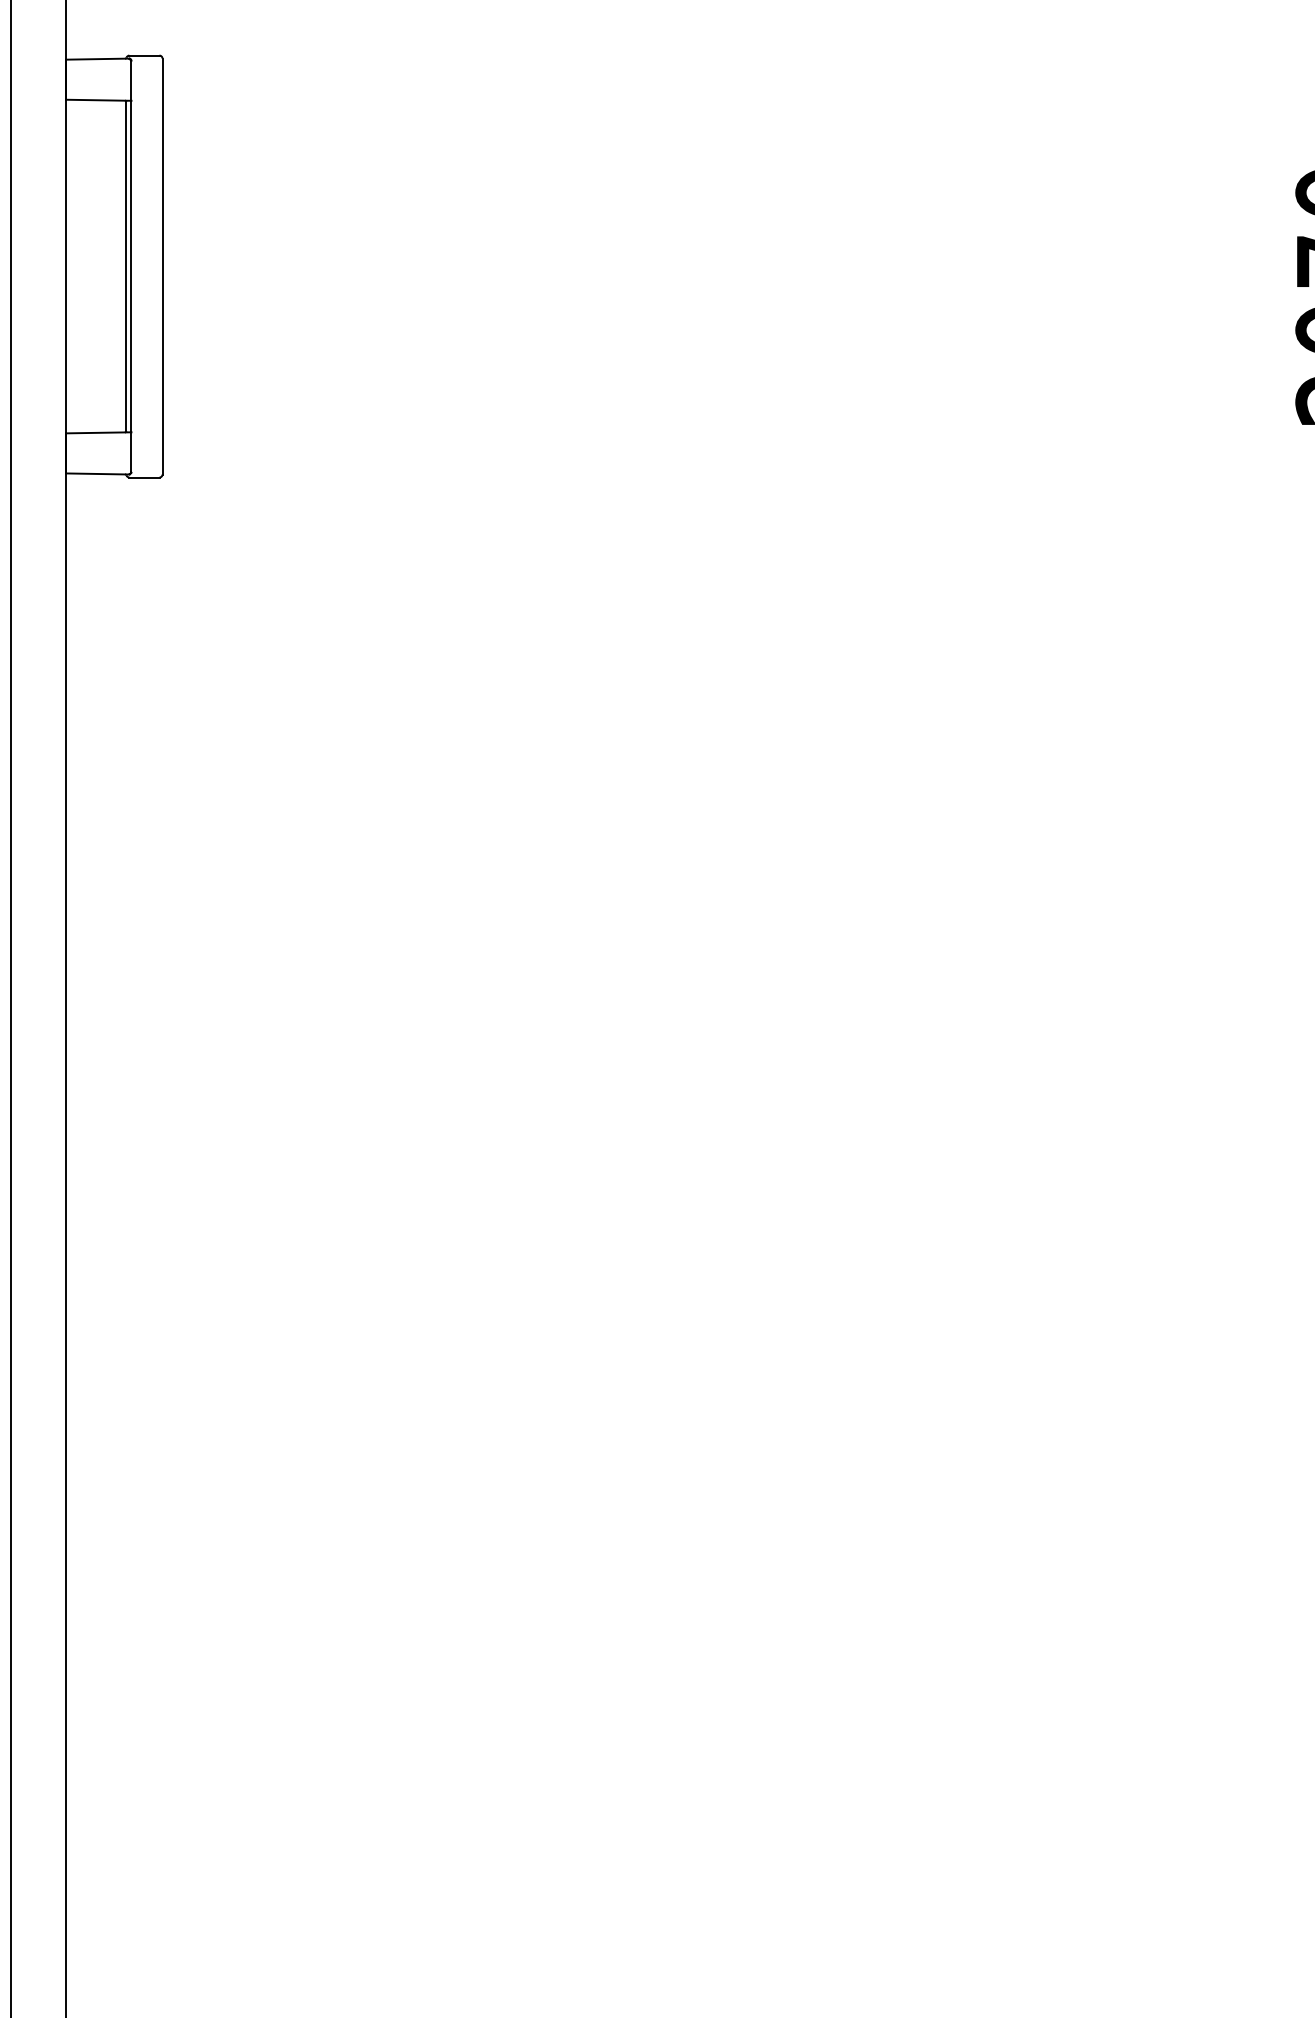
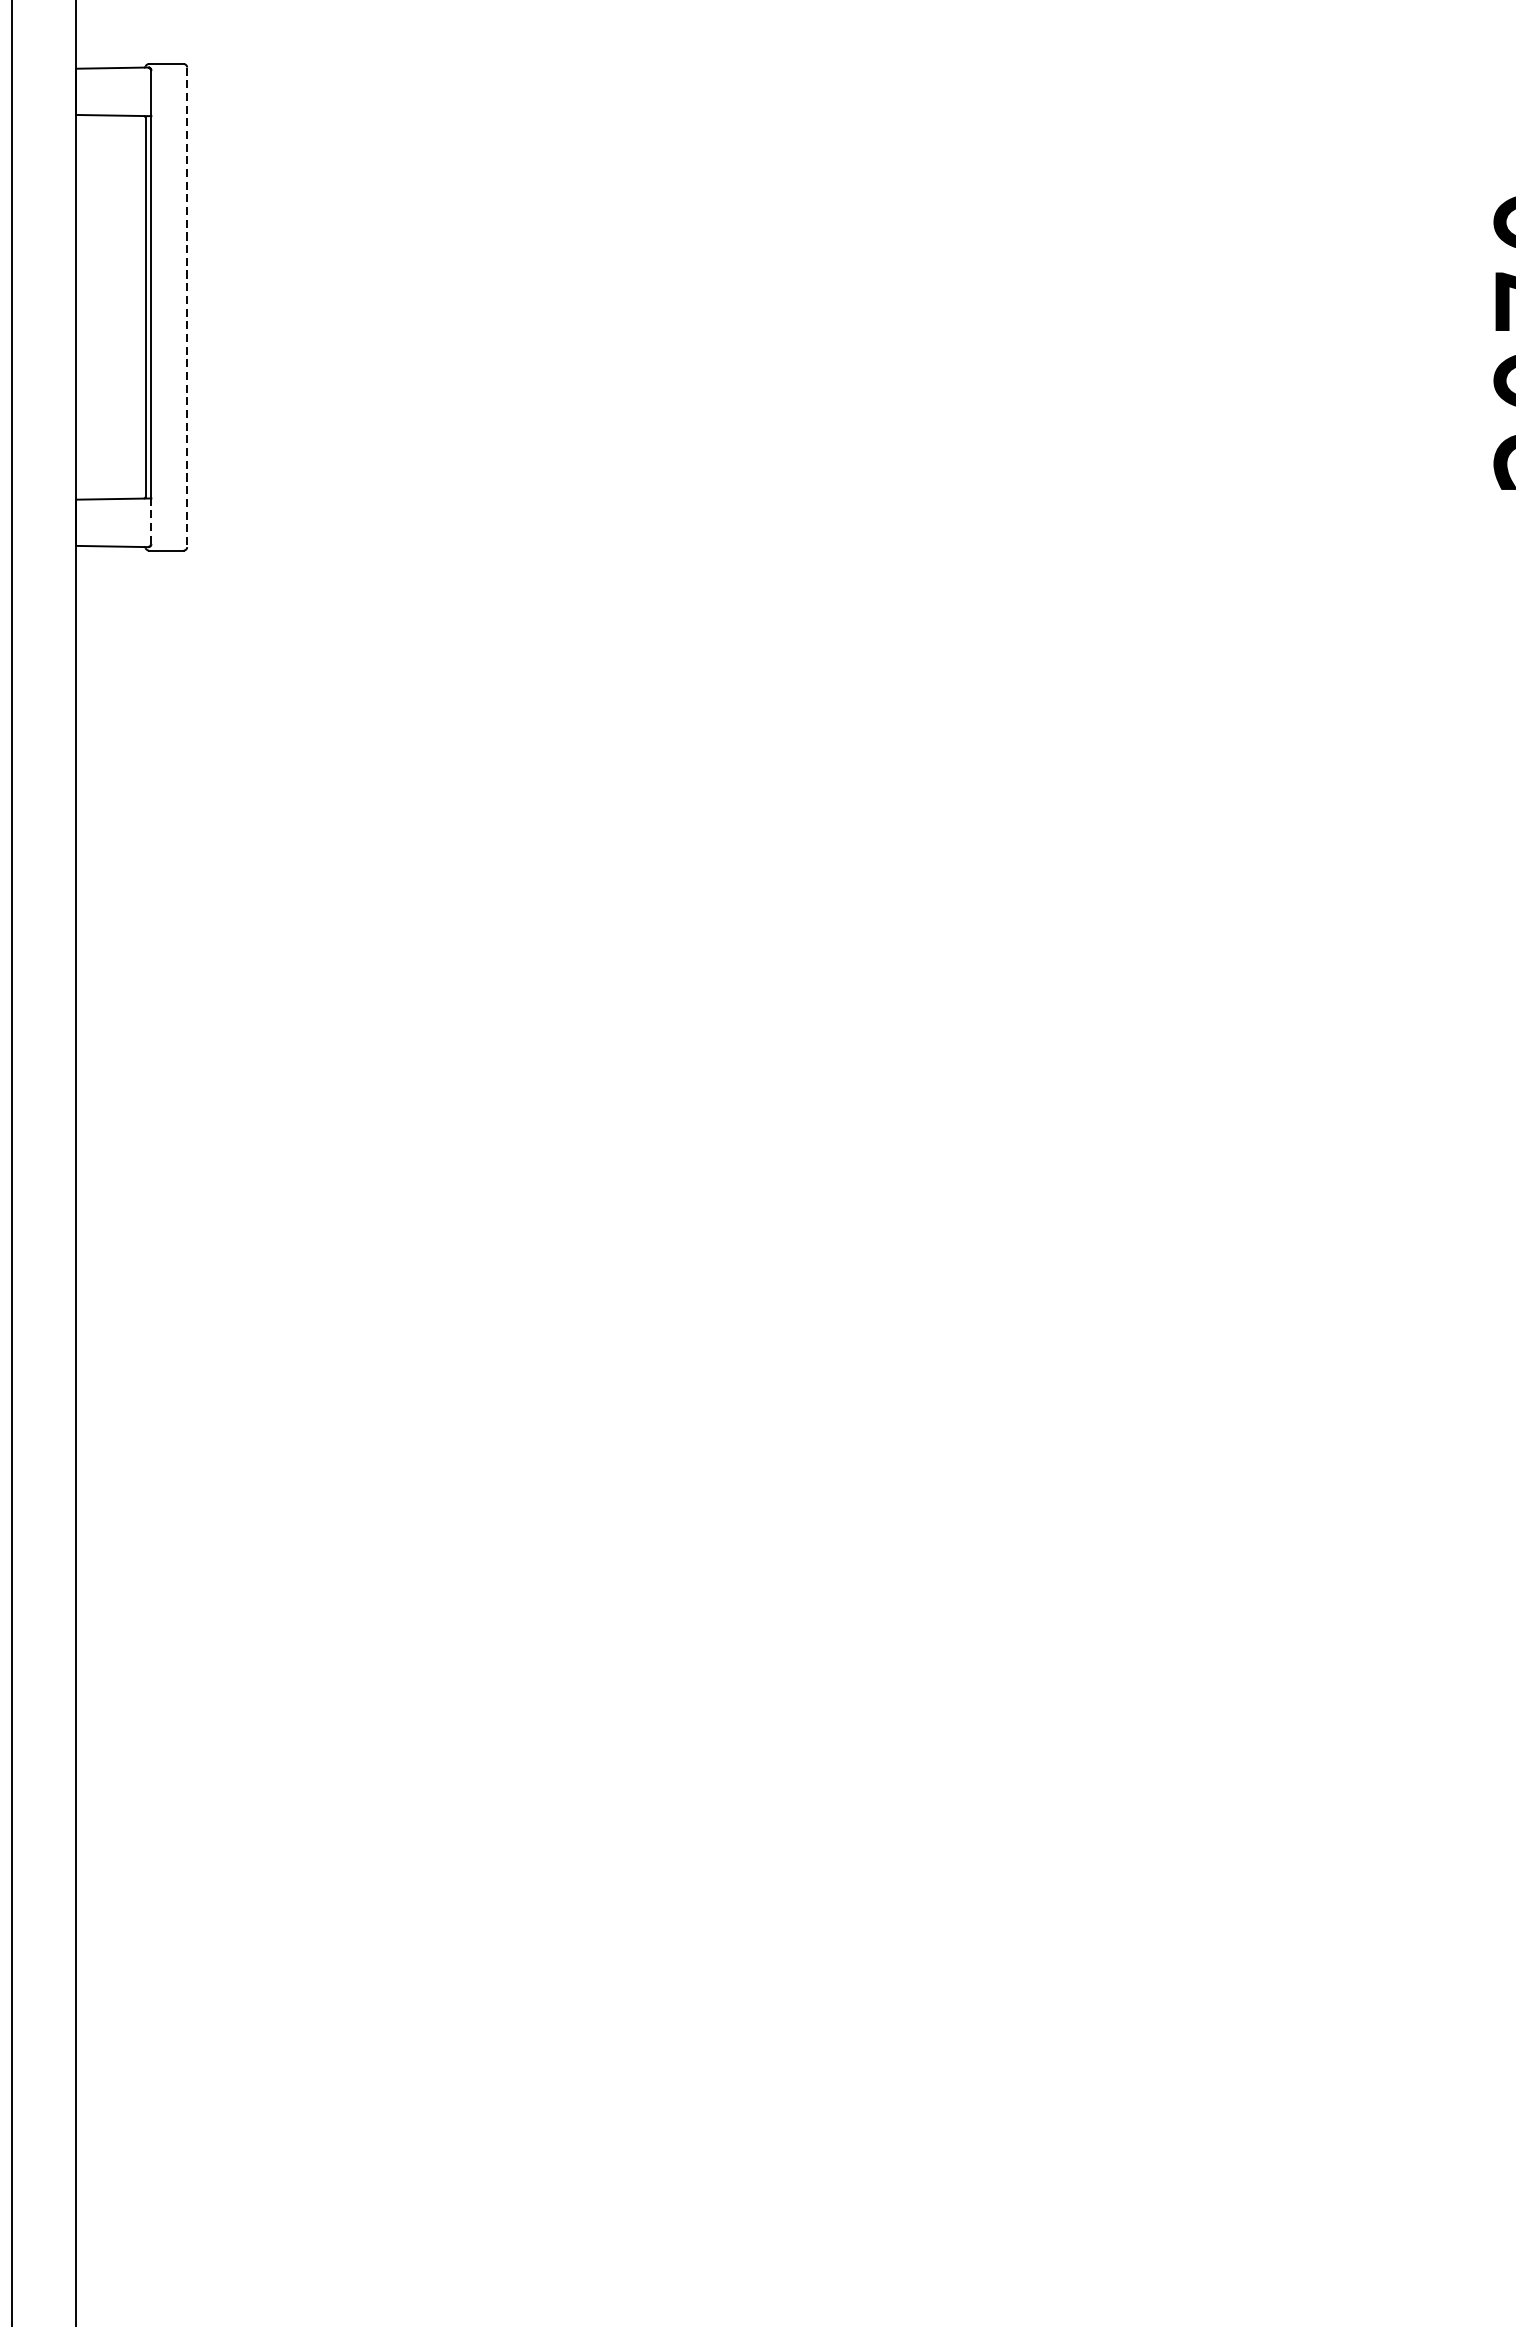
line: (162, 266) -> (187, 307), solid -> dashed
line: (131, 451) -> (151, 520), solid -> dashed

